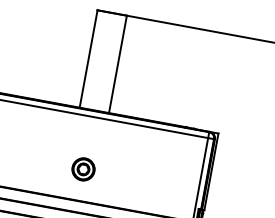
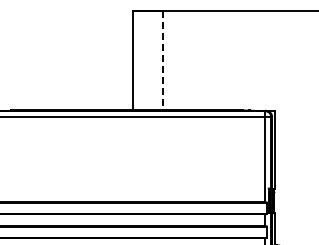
line: (118, 64) -> (163, 61), solid -> dashed
part: (83, 169) -> (148, 170), removed

